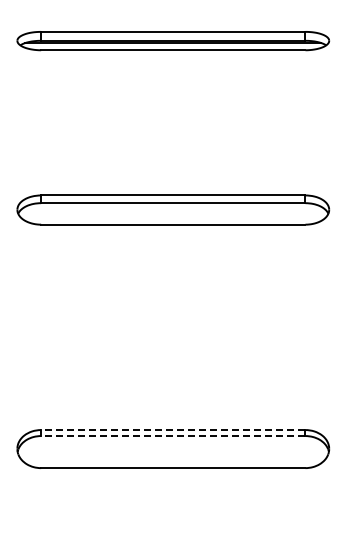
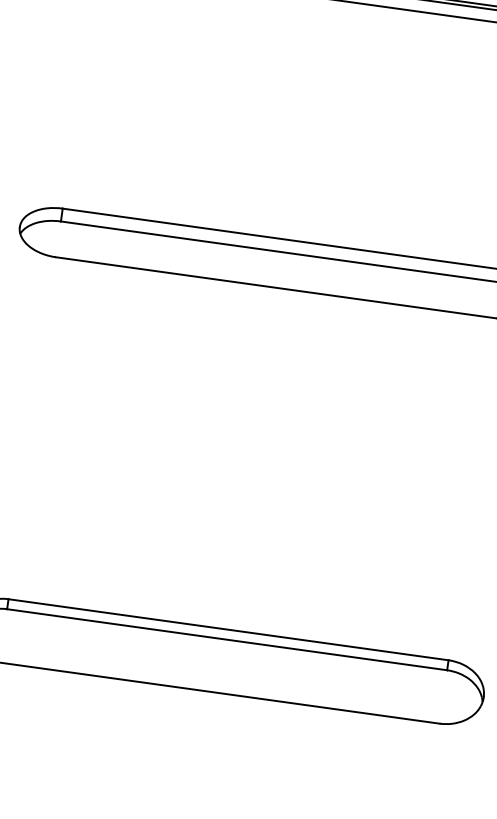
line: (172, 430) -> (227, 630), dashed -> solid
line: (172, 436) -> (225, 640), dashed -> solid

